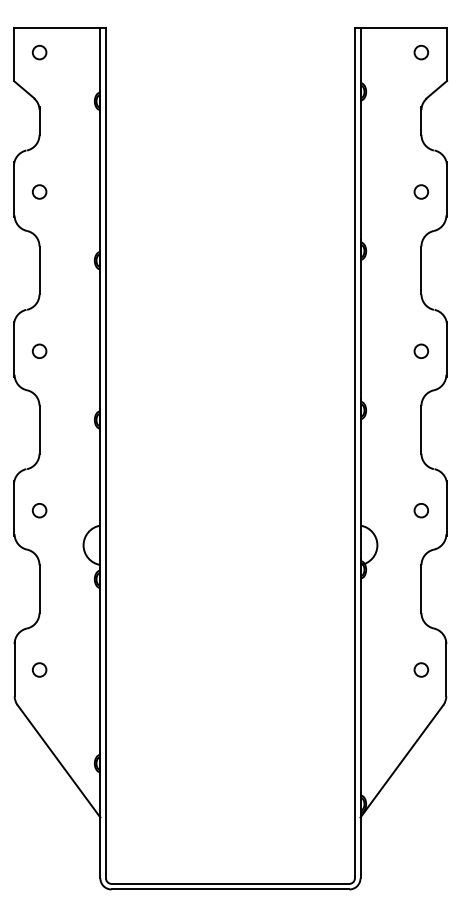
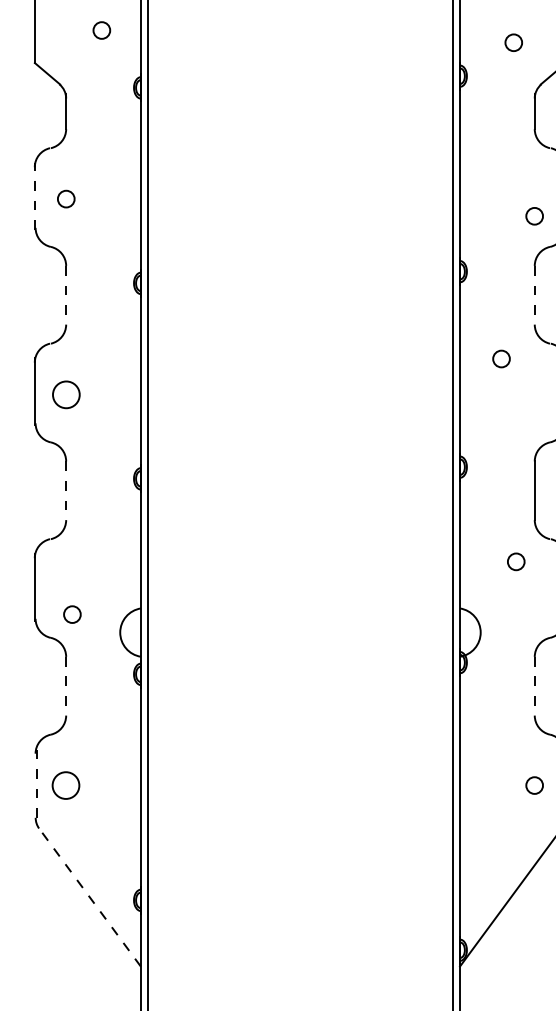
circle: (39, 52) -> (101, 30), moved
circle: (421, 52) -> (513, 42), moved
line: (14, 189) -> (35, 196), solid -> dashed
circle: (420, 191) -> (533, 215), moved
line: (39, 270) -> (66, 295), solid -> dashed
line: (421, 270) -> (534, 295), solid -> dashed
circle: (39, 350) -> (66, 393), size x1.6
circle: (421, 350) -> (501, 357), moved
line: (39, 429) -> (66, 490), solid -> dashed
circle: (39, 510) -> (72, 614), moved
circle: (421, 510) -> (516, 561), moved
line: (39, 589) -> (66, 686), solid -> dashed
line: (421, 589) -> (534, 686), solid -> dashed
line: (15, 668) -> (36, 783), solid -> dashed
circle: (39, 669) -> (66, 784), size x1.6
line: (58, 761) -> (89, 897), solid -> dashed

